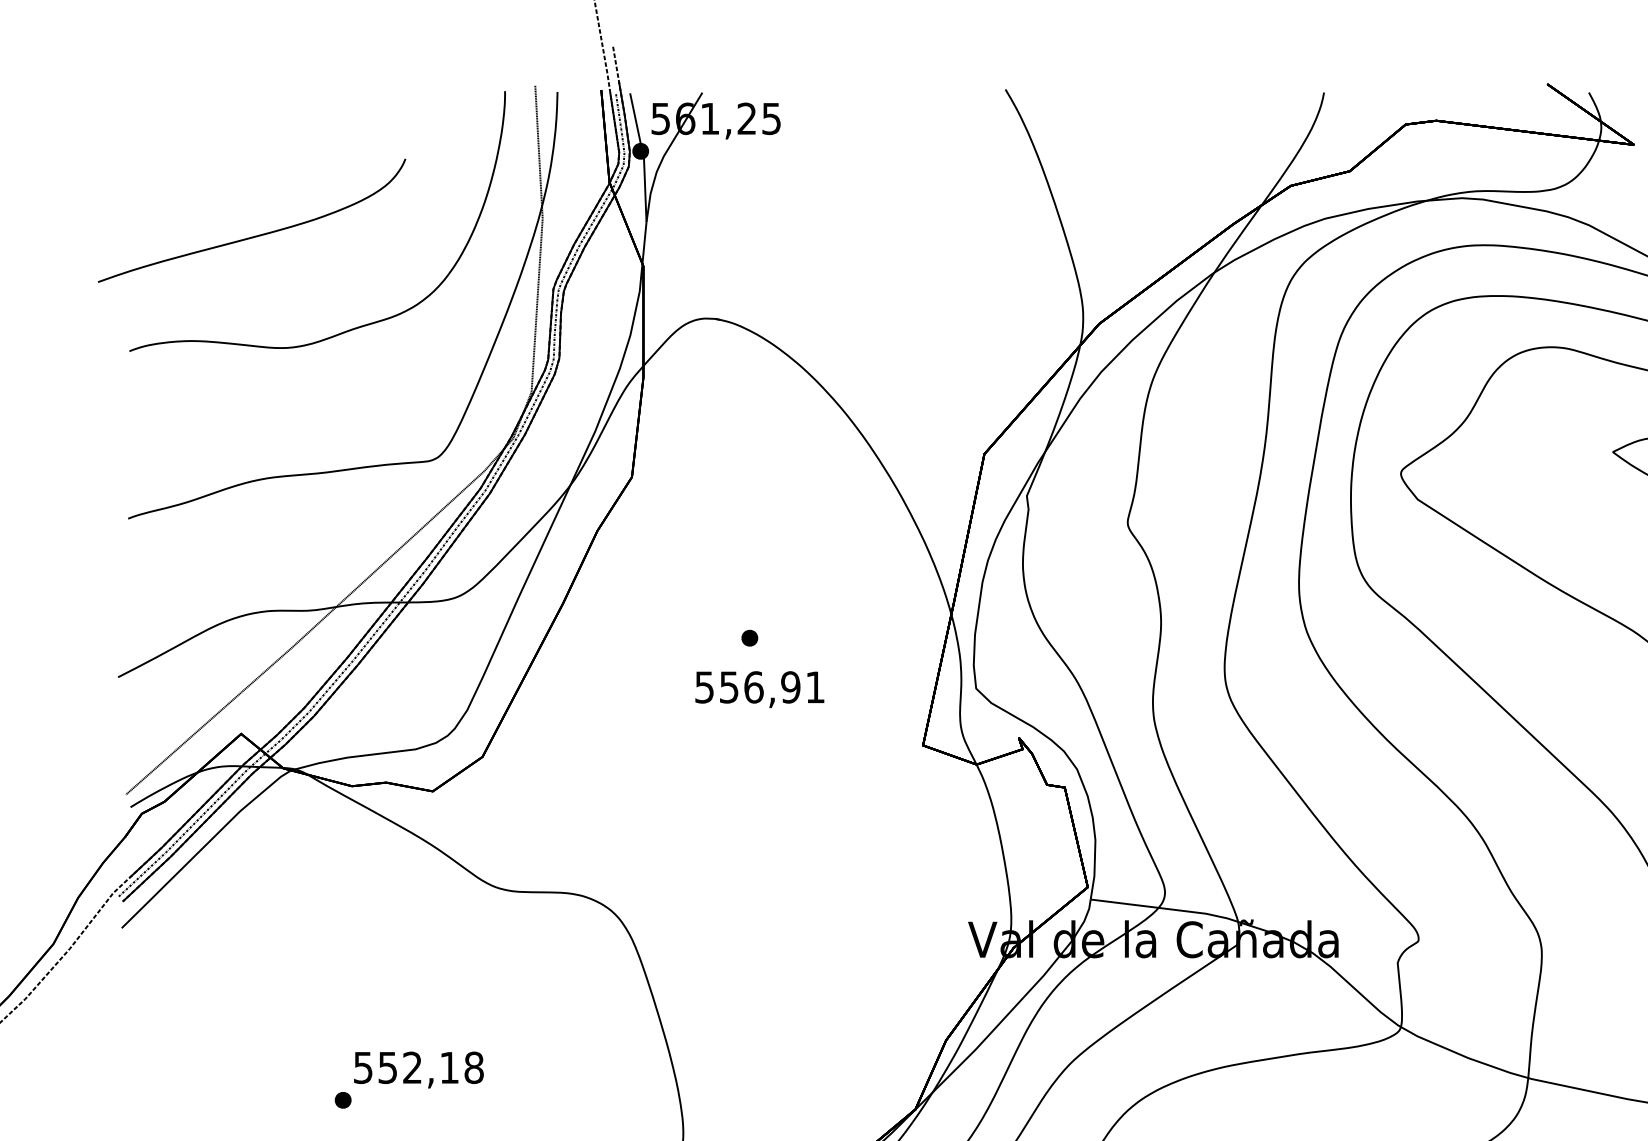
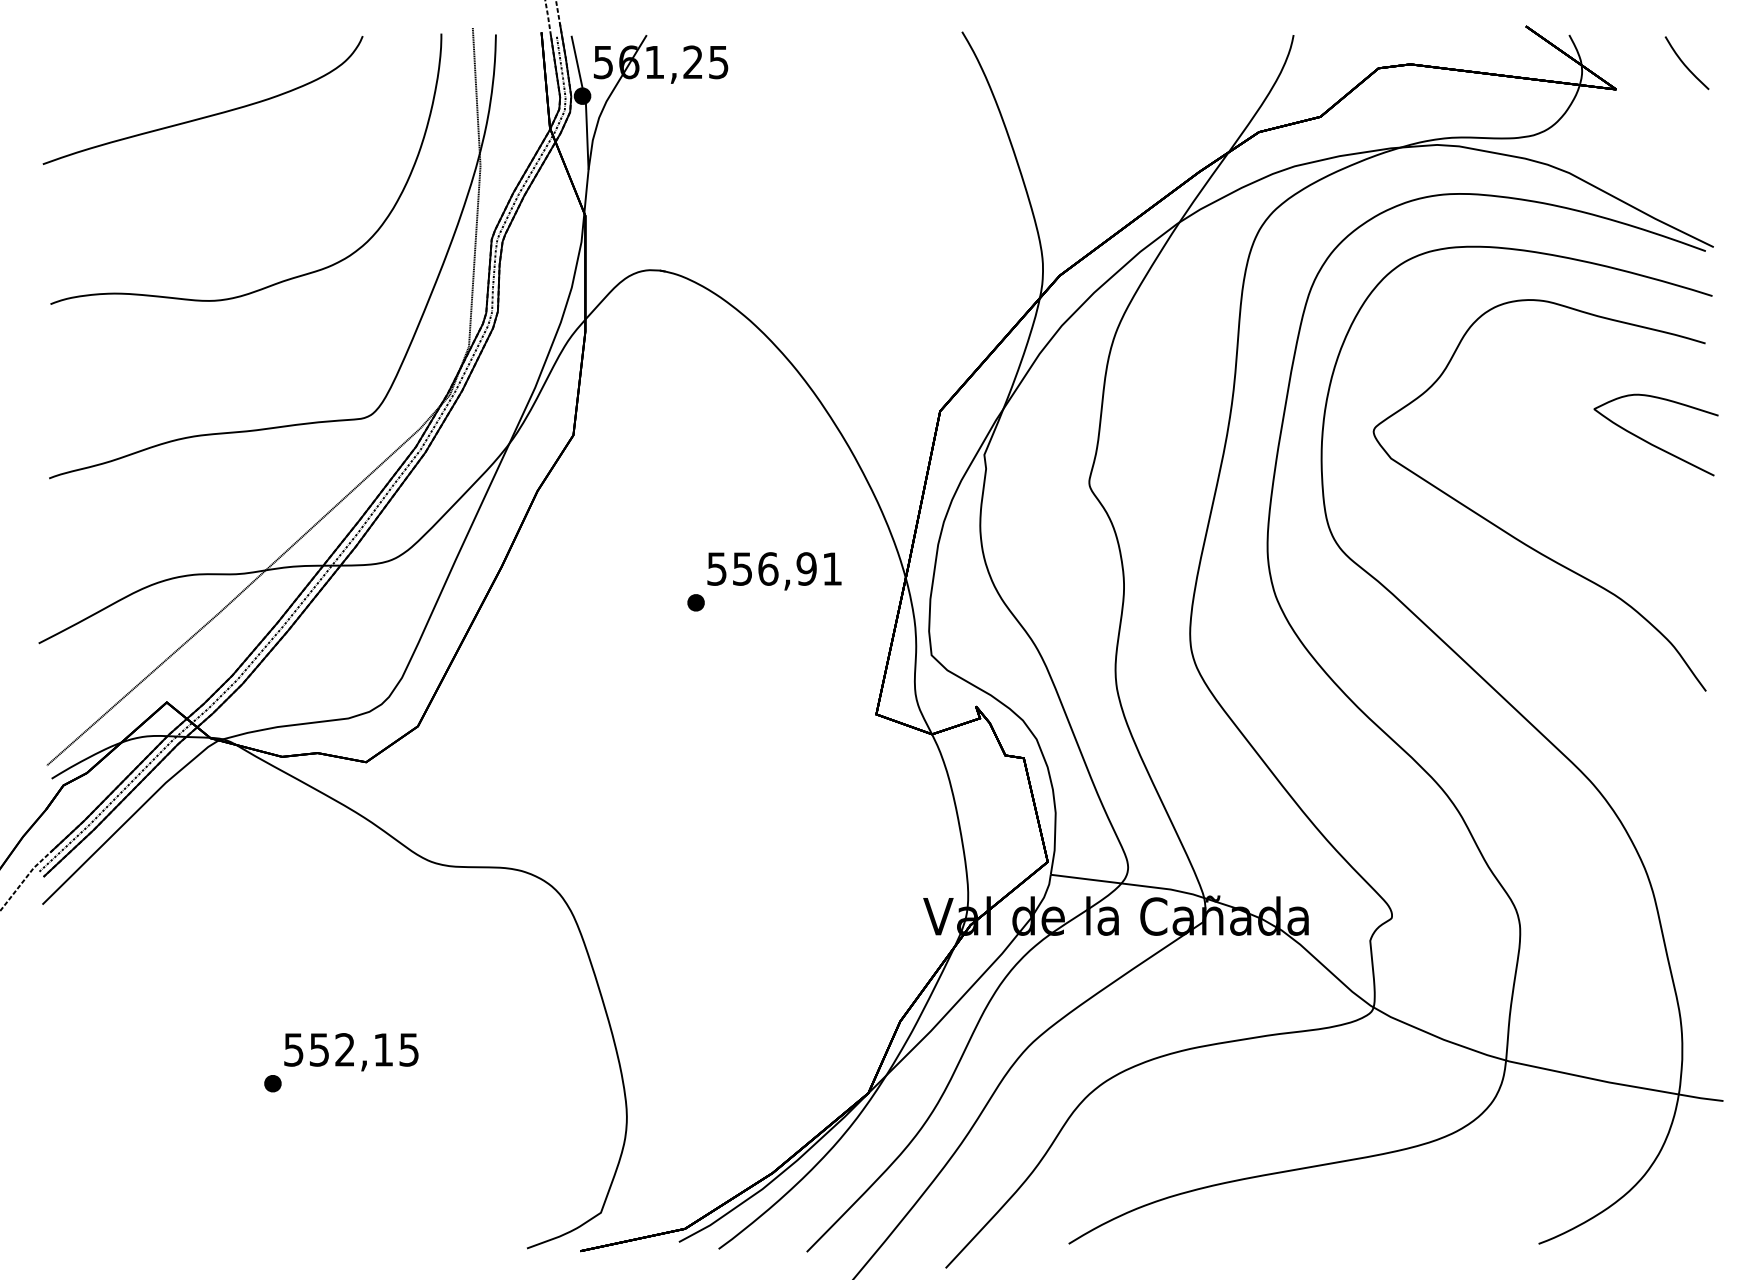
part: (256, 235) -> (207, 115), moved
text: (759, 689) -> (774, 571), moved
text: (474, 1067) -> (409, 1049), 552,18 -> 552,15

